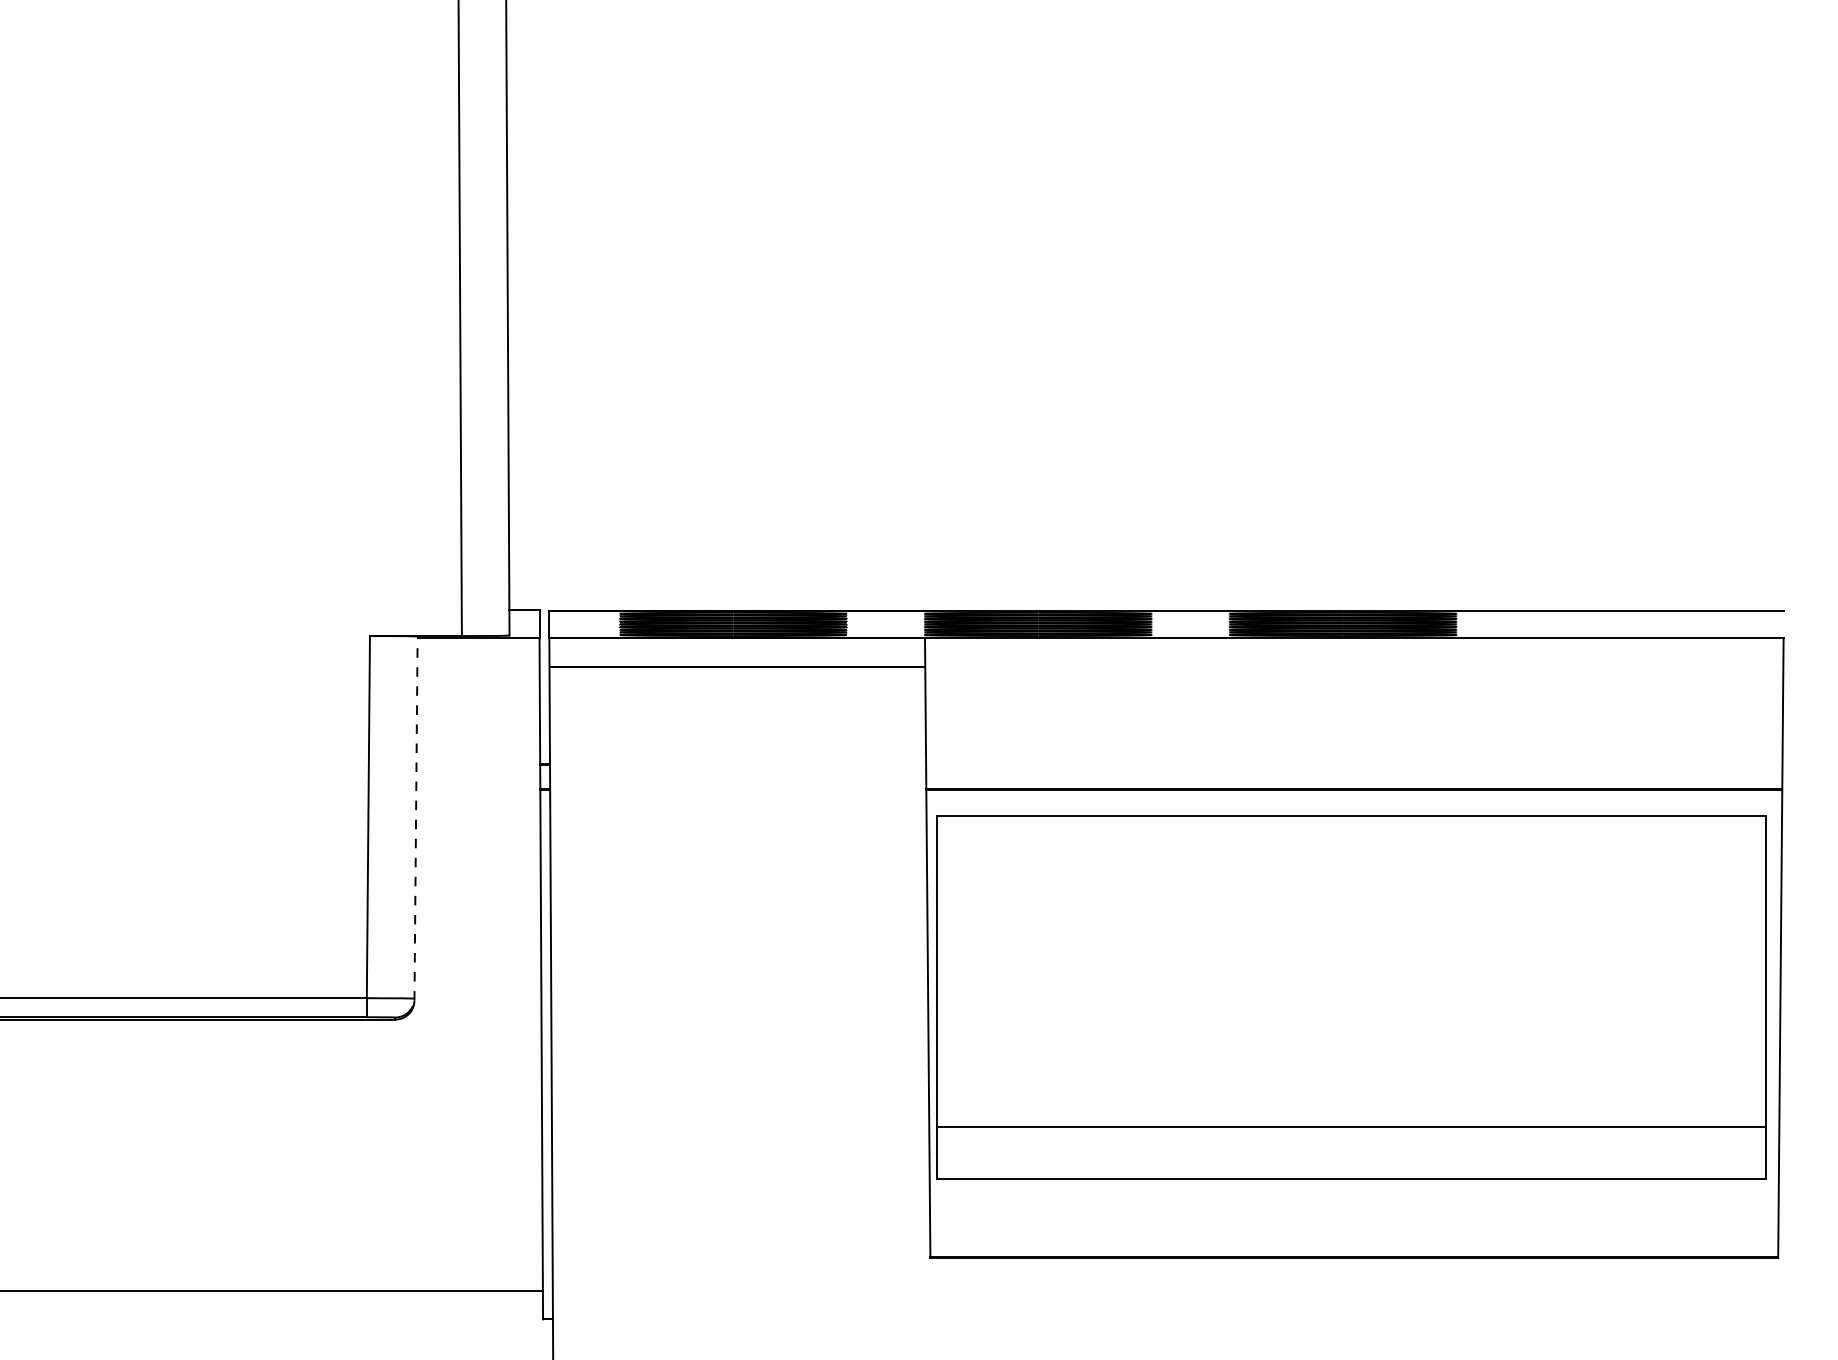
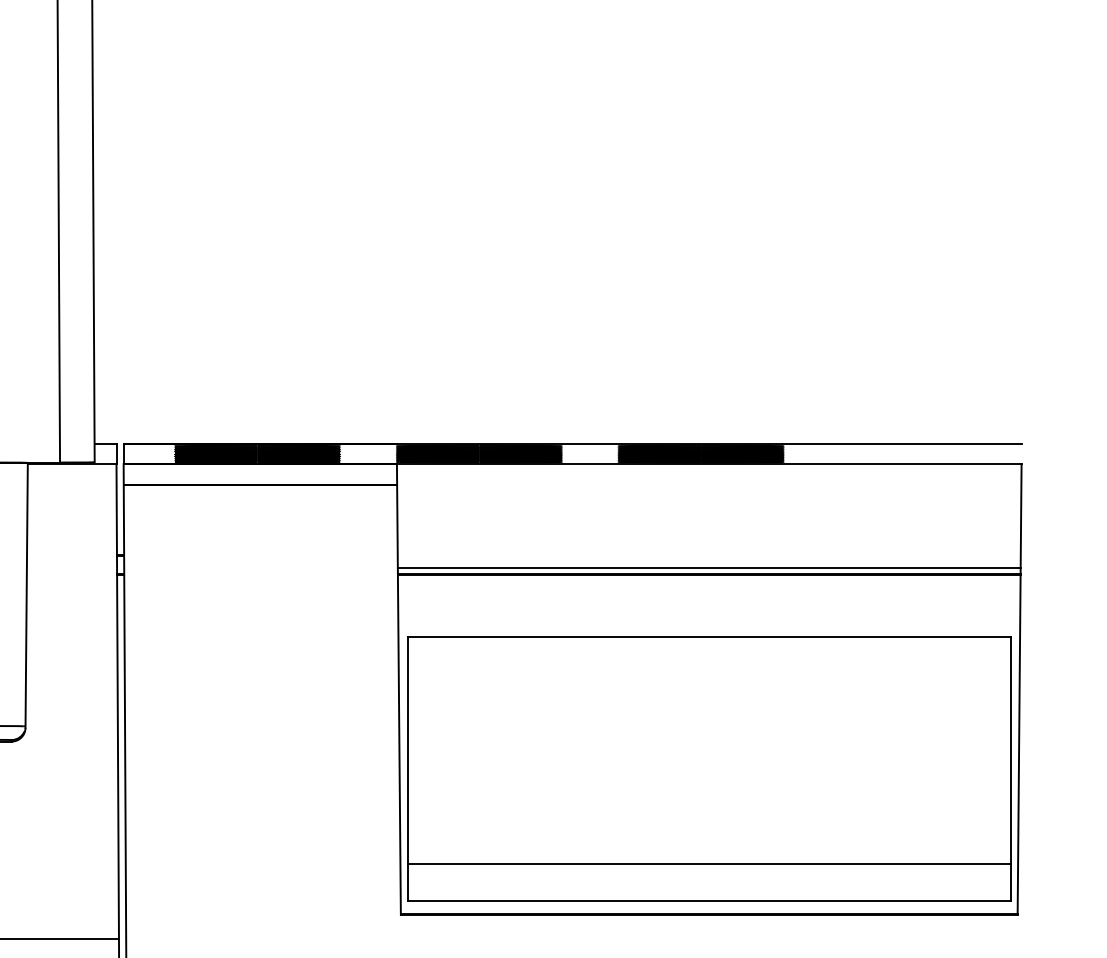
line: (1354, 780) -> (709, 567), added
line: (416, 819) -> (27, 596), dashed -> solid
part: (1351, 997) -> (709, 769), moved

